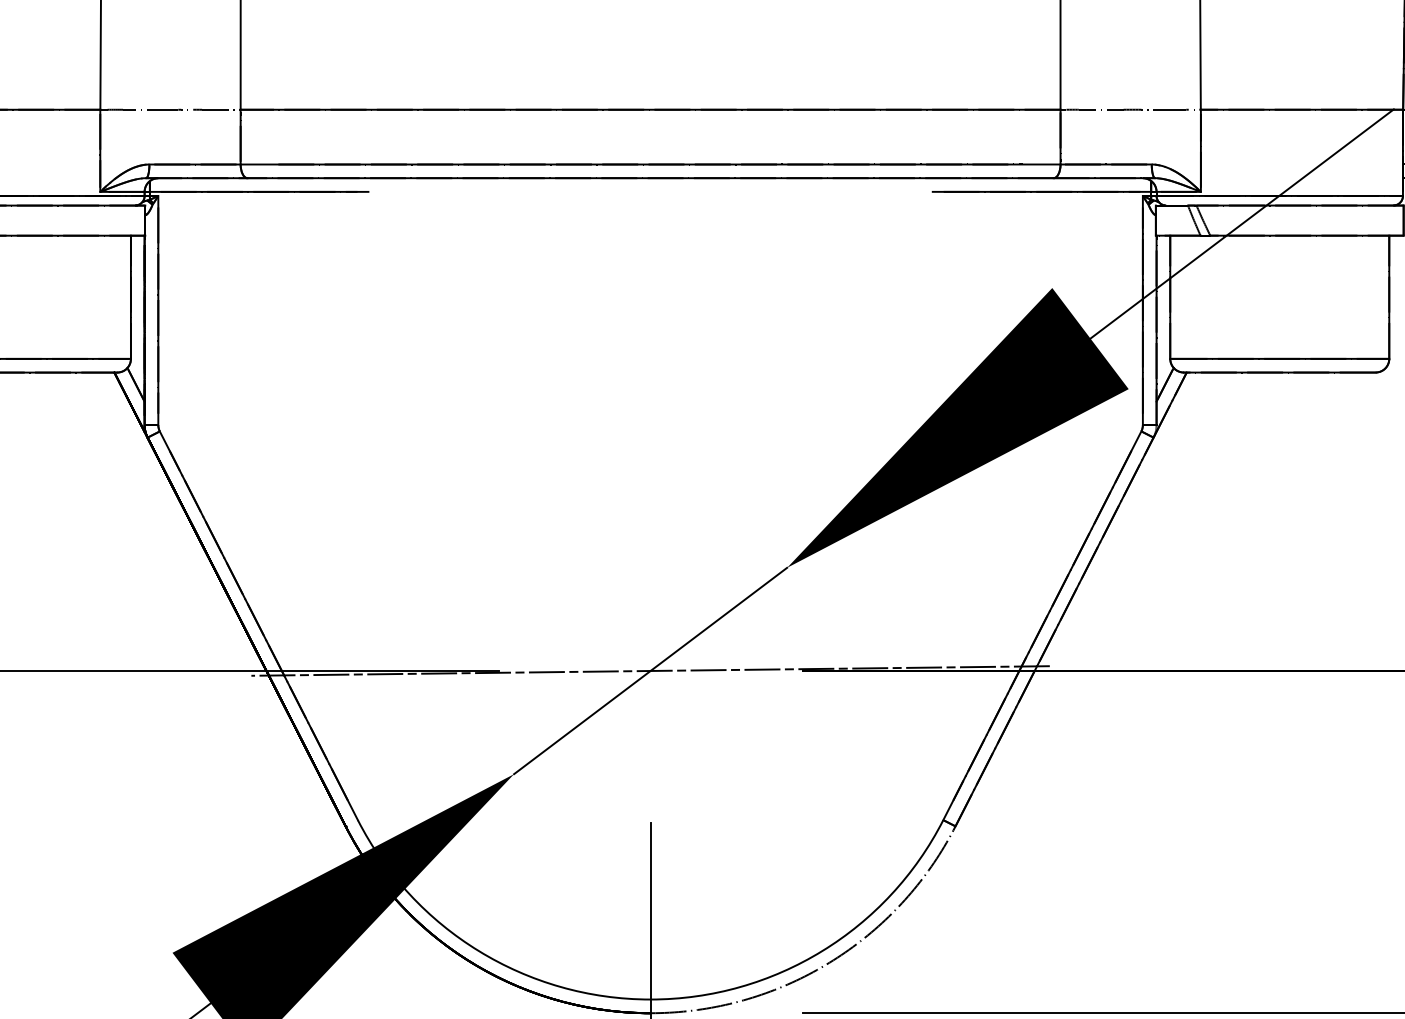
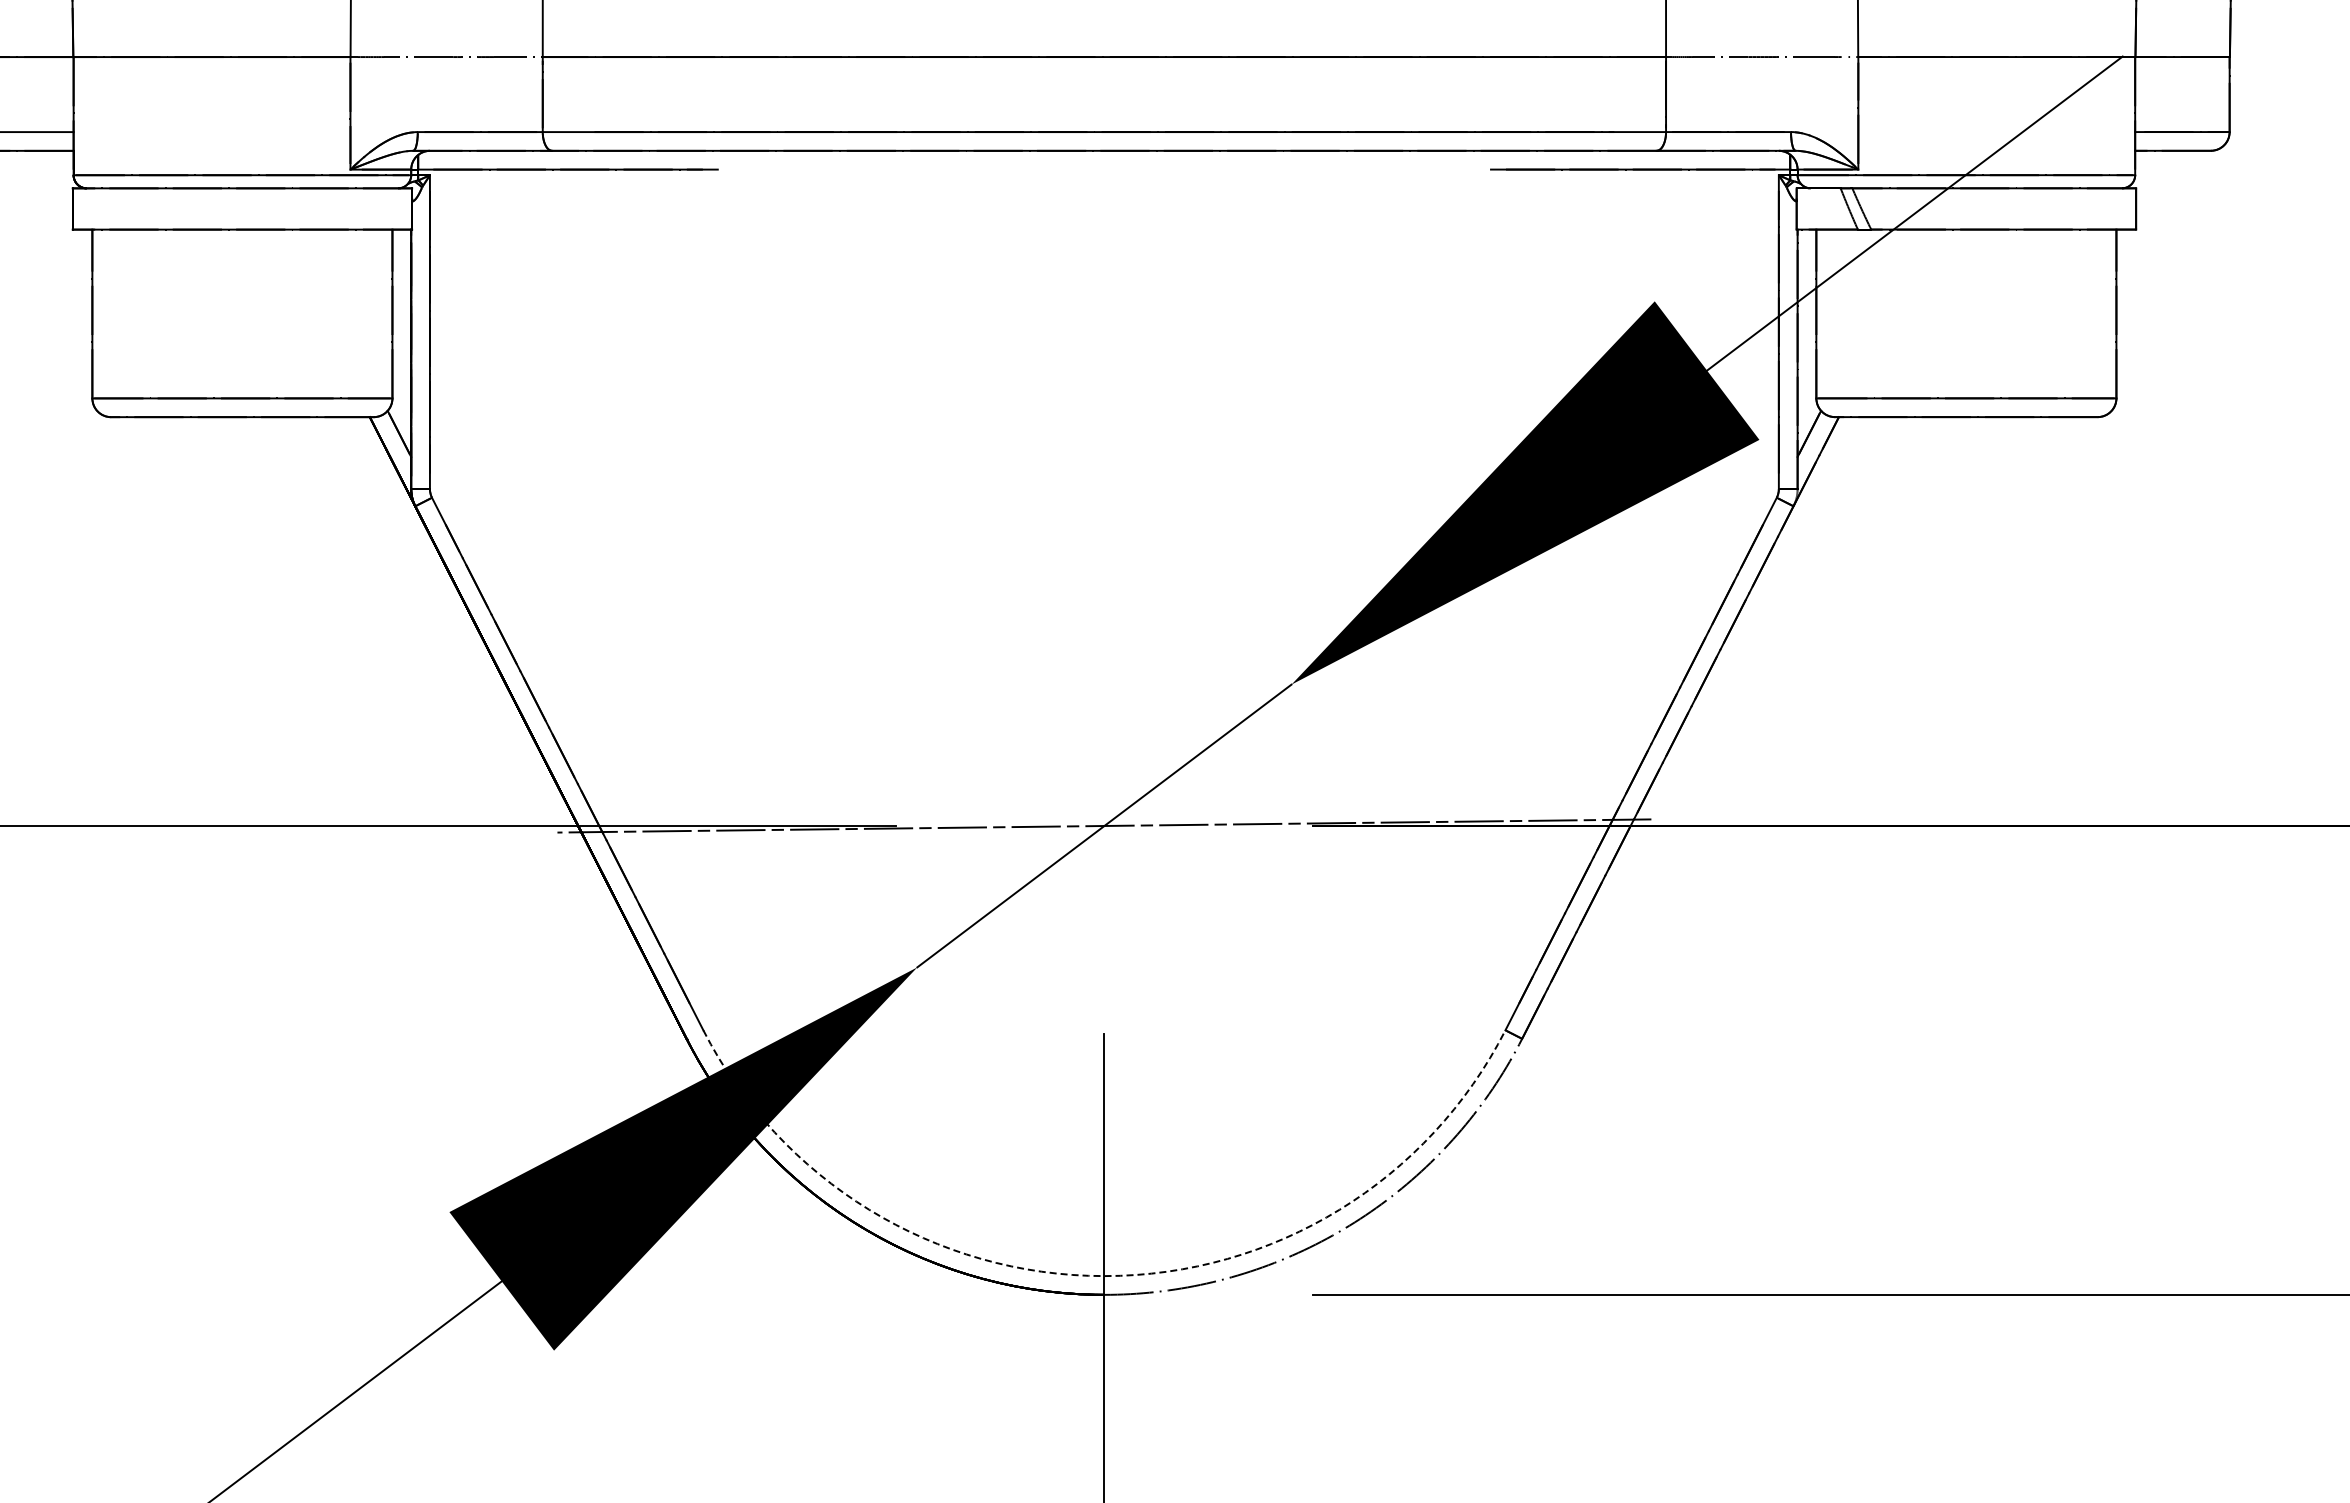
arc: (650, 999) -> (1104, 1276), solid -> dashed

